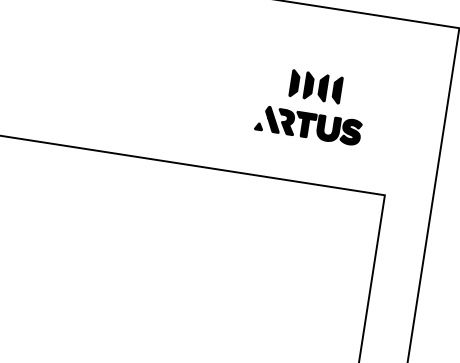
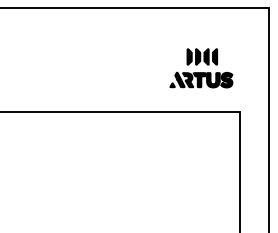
part: (311, 106) -> (201, 68), moved

